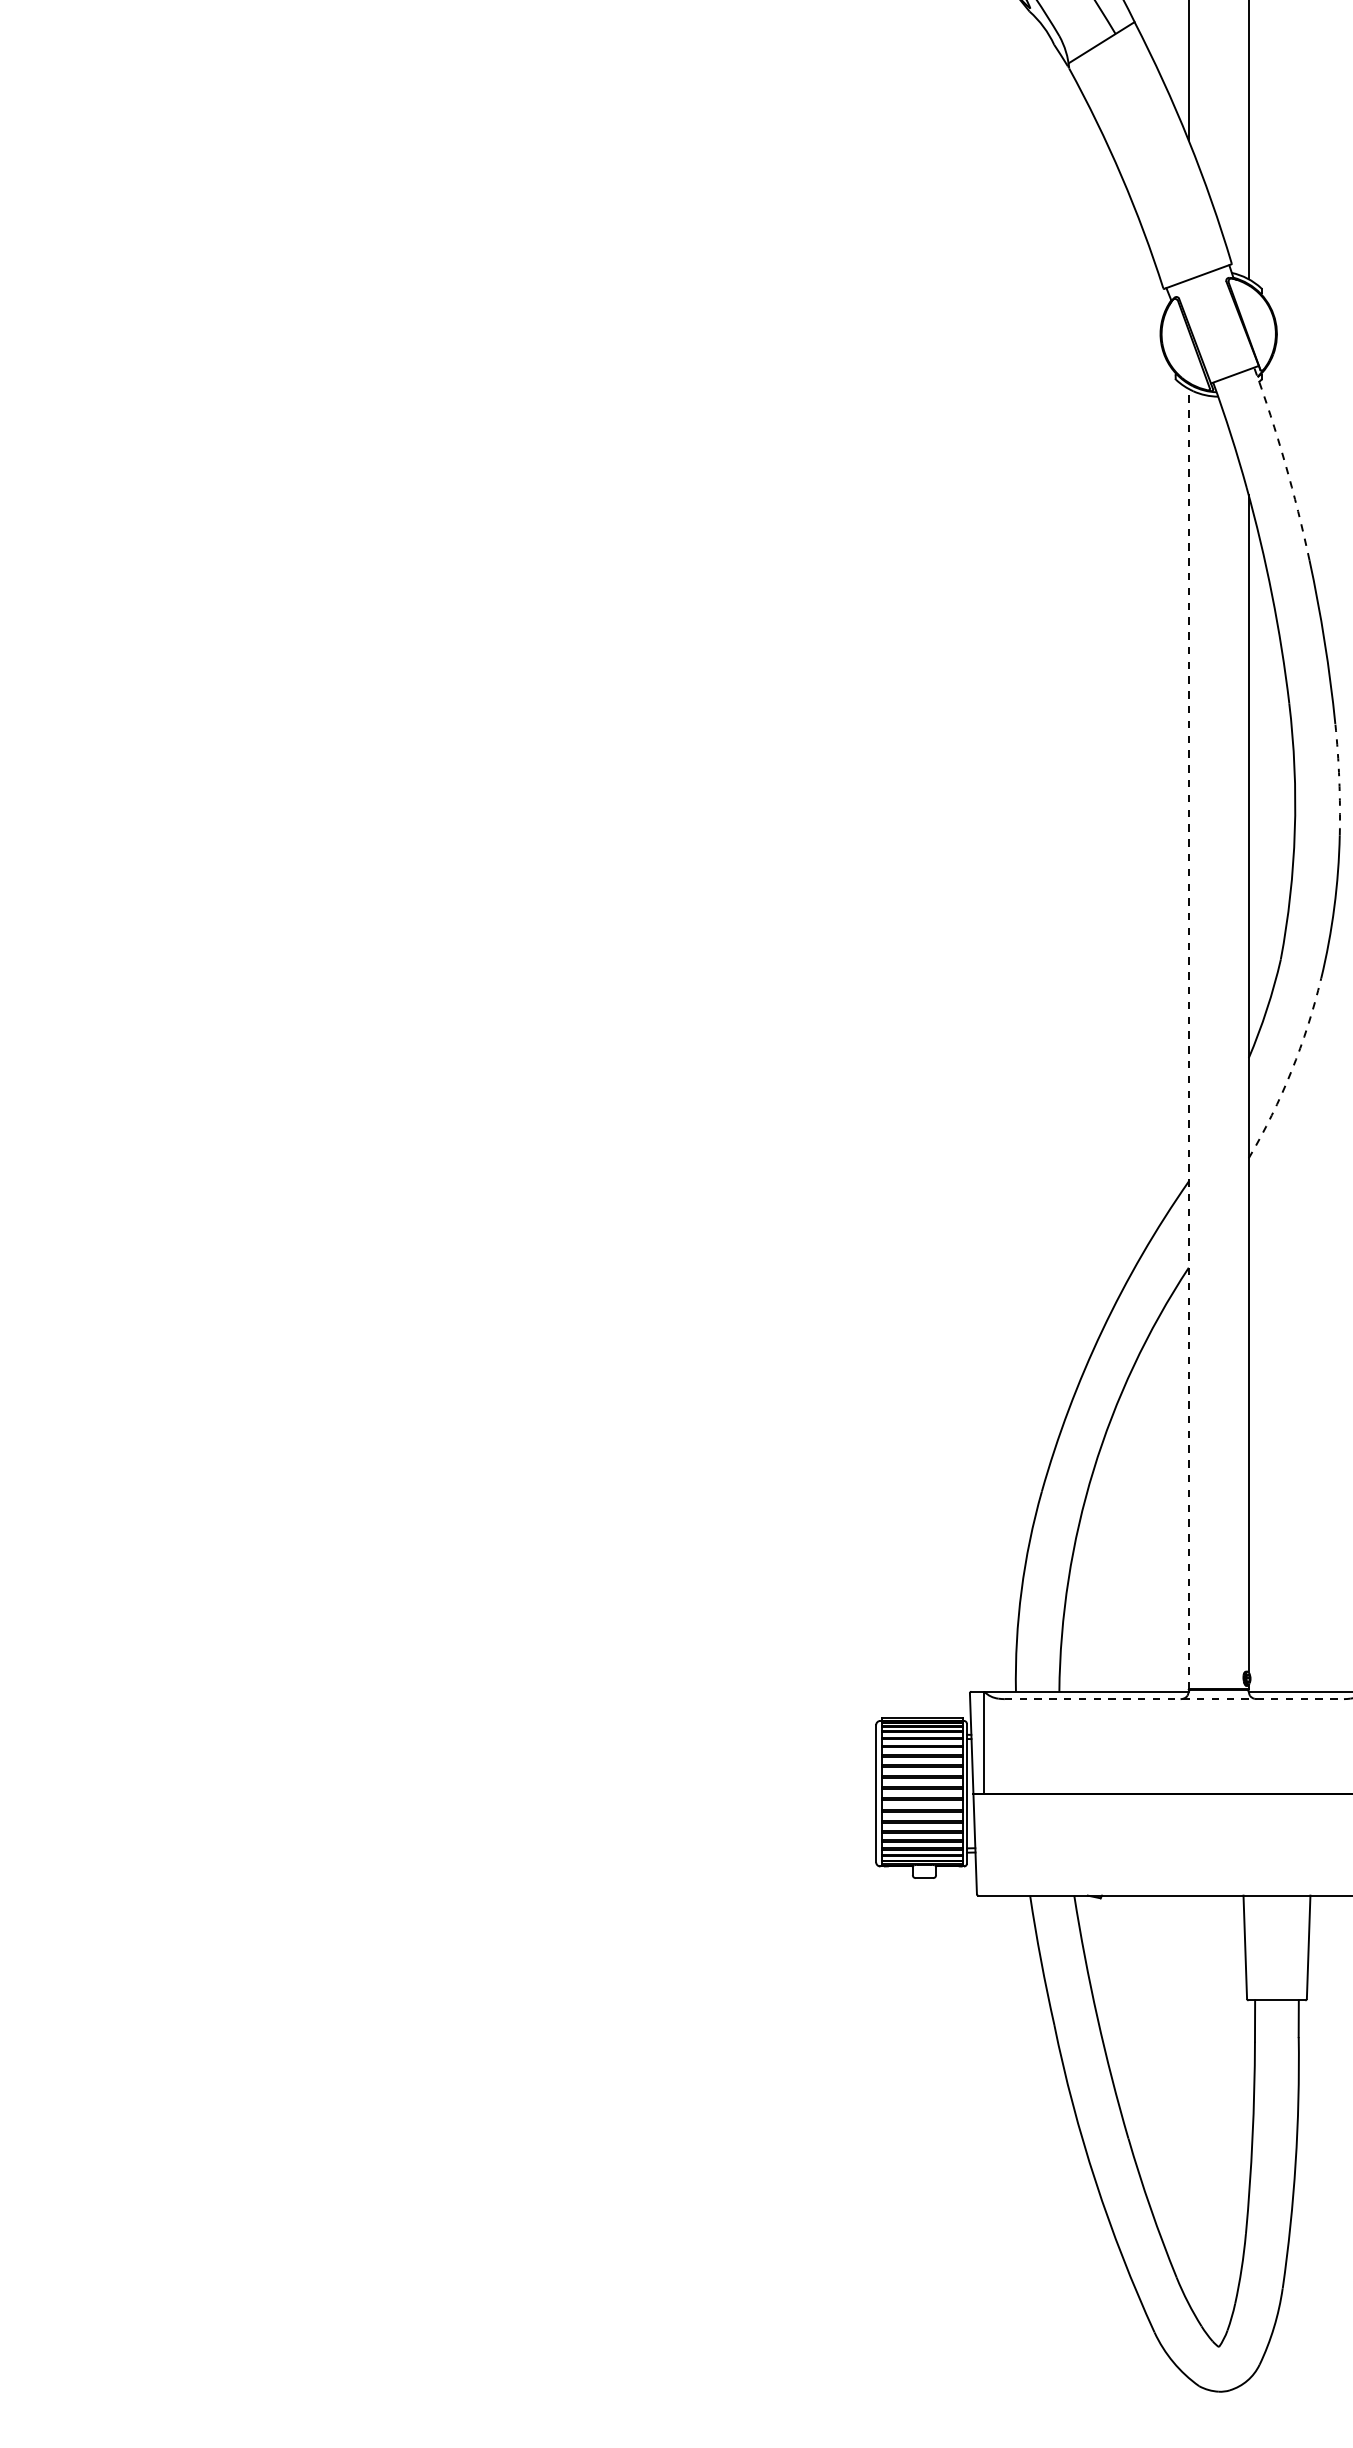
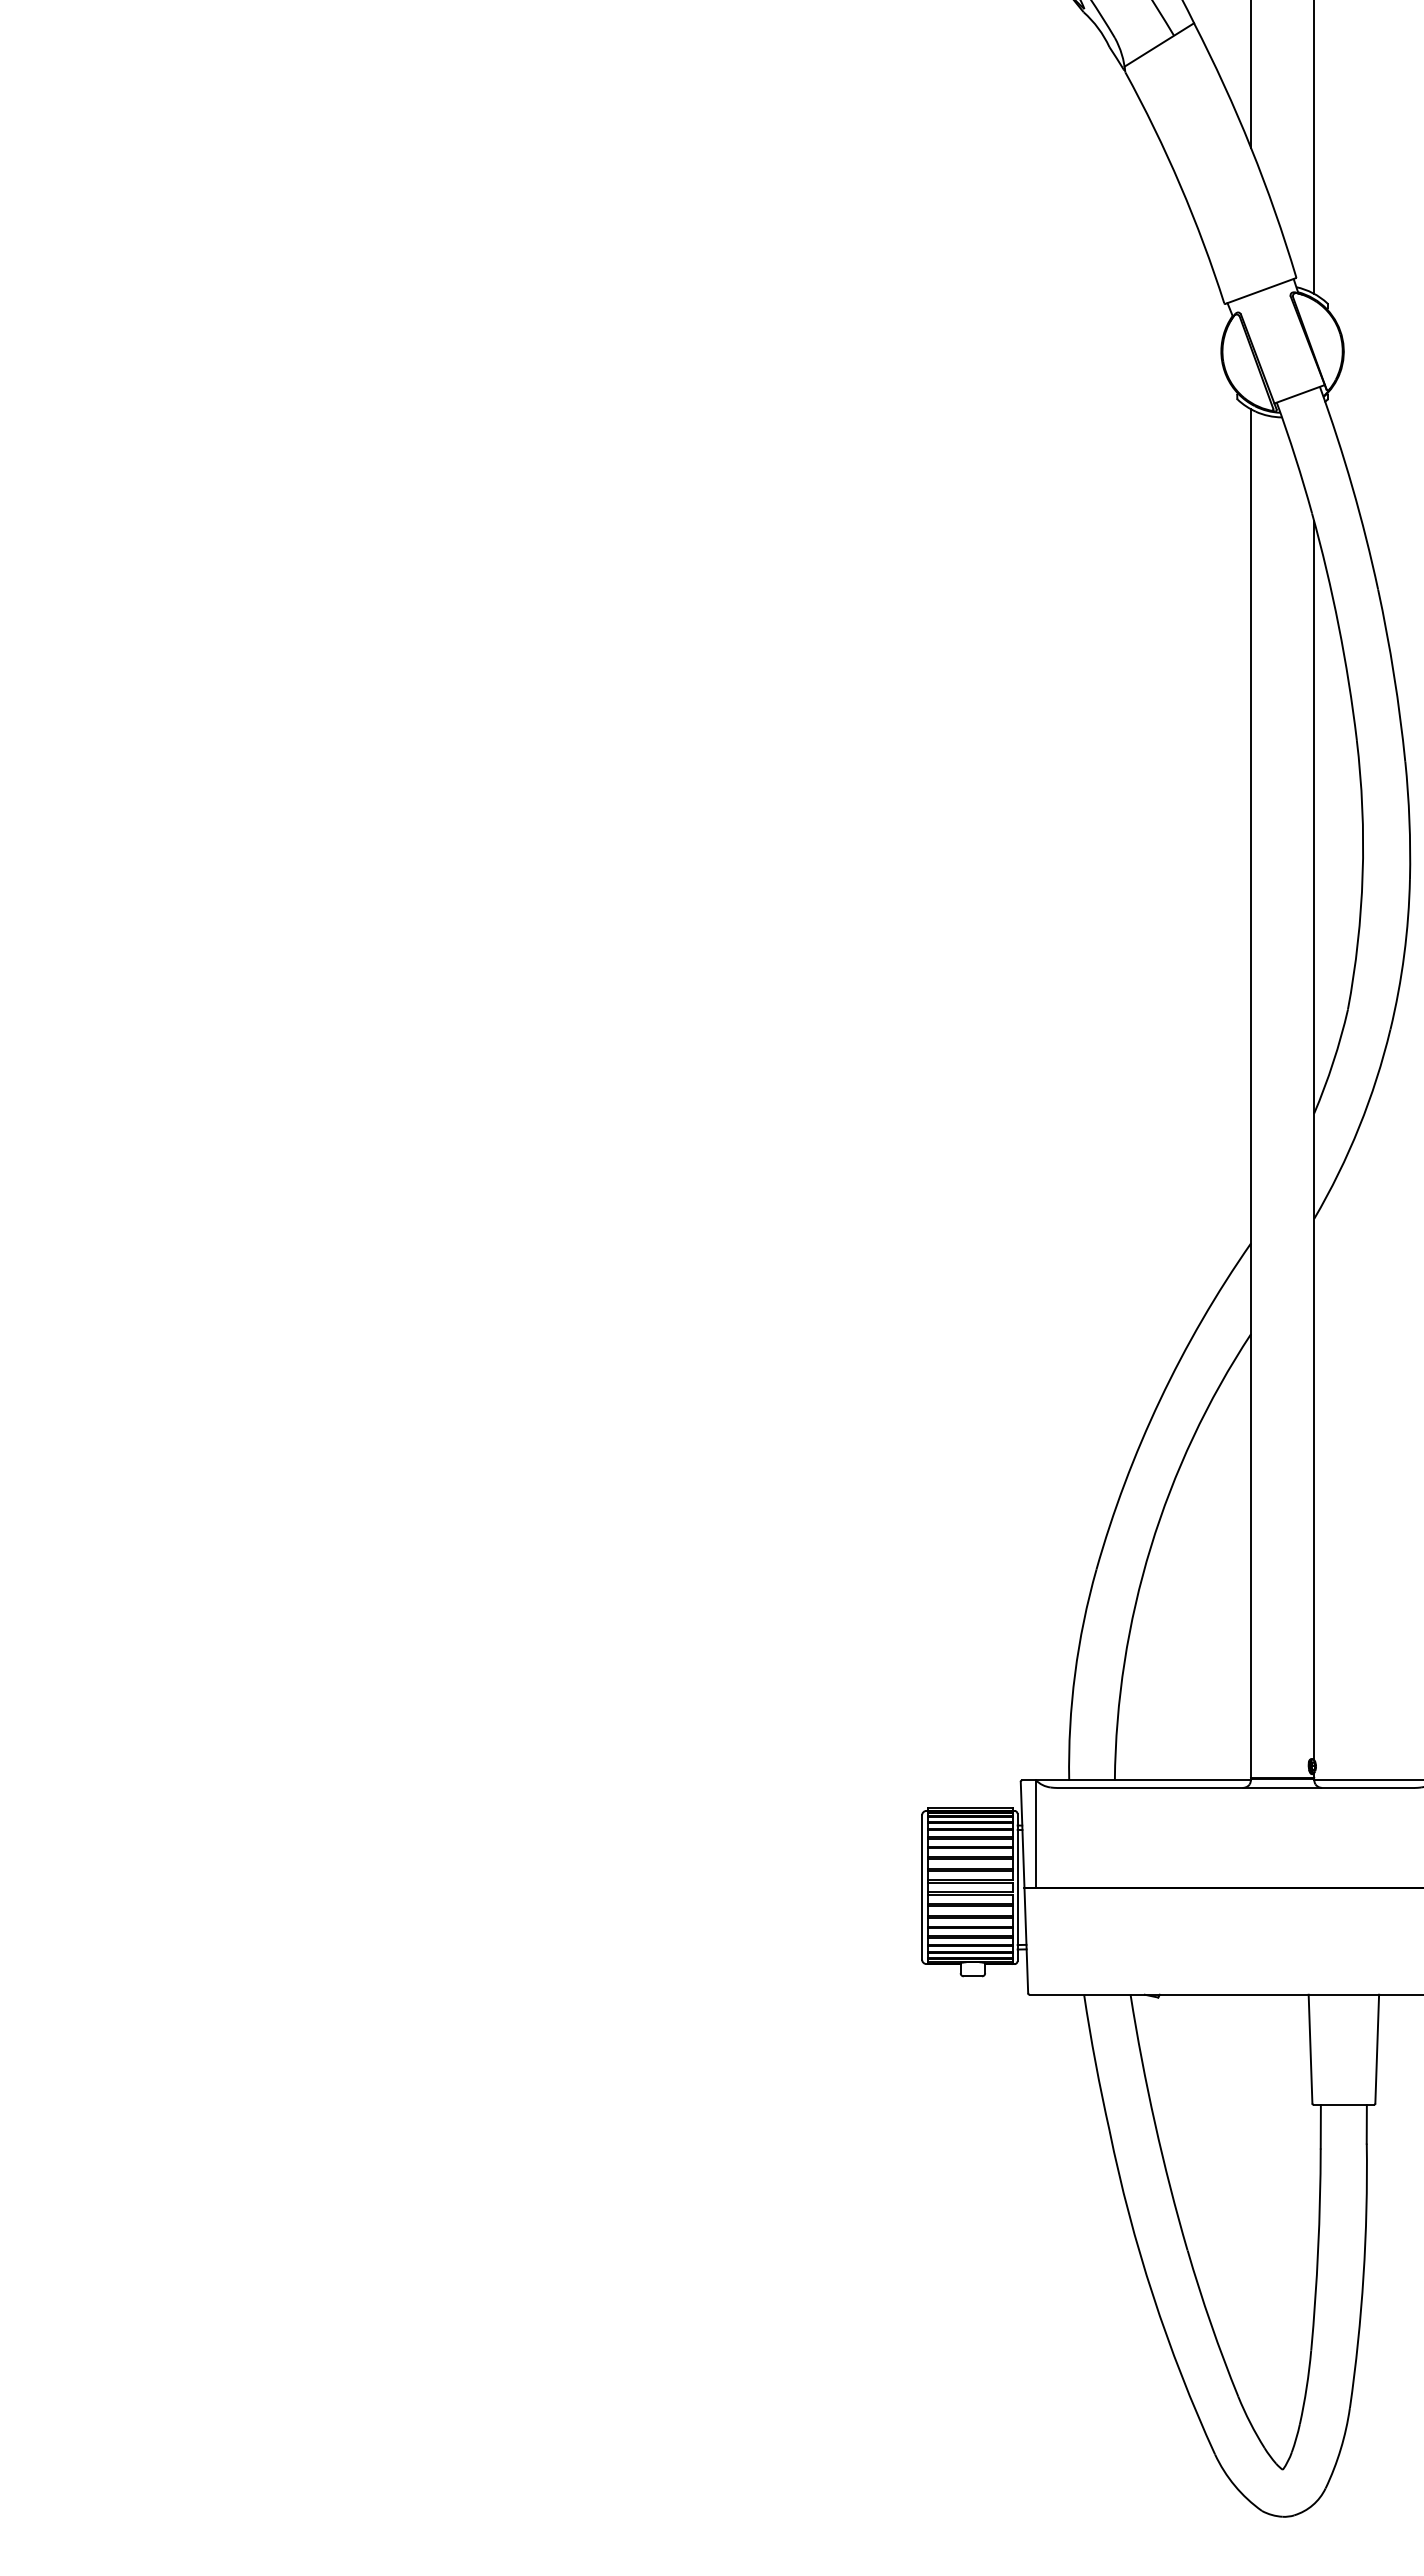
arc: (1285, 463) -> (1352, 487), dashed -> solid
arc: (1339, 779) -> (1409, 820), dashed -> solid
line: (1189, 1039) -> (1251, 1093), dashed -> solid
arc: (1291, 1071) -> (1359, 1127), dashed -> solid
line: (1174, 1698) -> (1236, 1787), dashed -> solid

